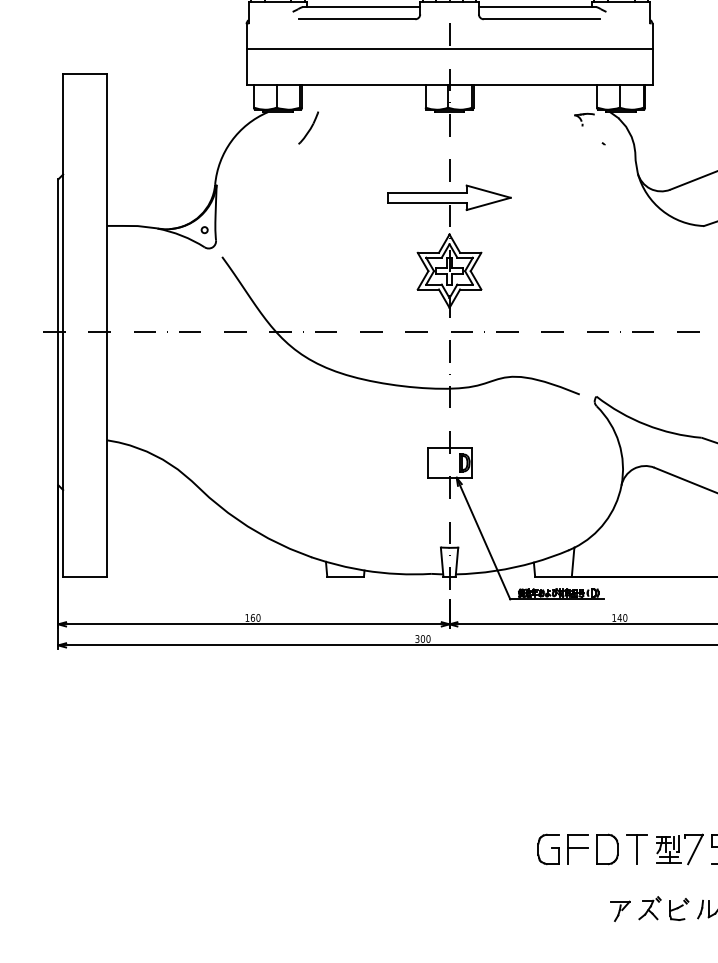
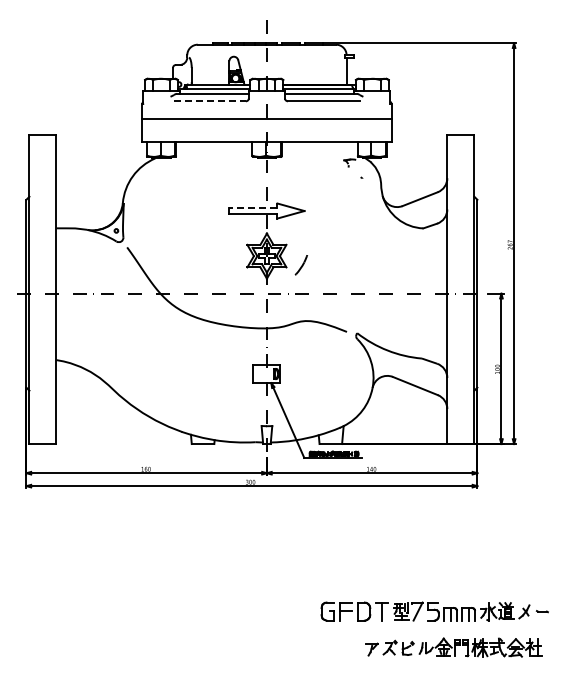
line: (357, 19) -> (210, 101), solid -> dashed
part: (307, 128) -> (300, 265), moved
line: (426, 193) -> (252, 208), solid -> dashed

